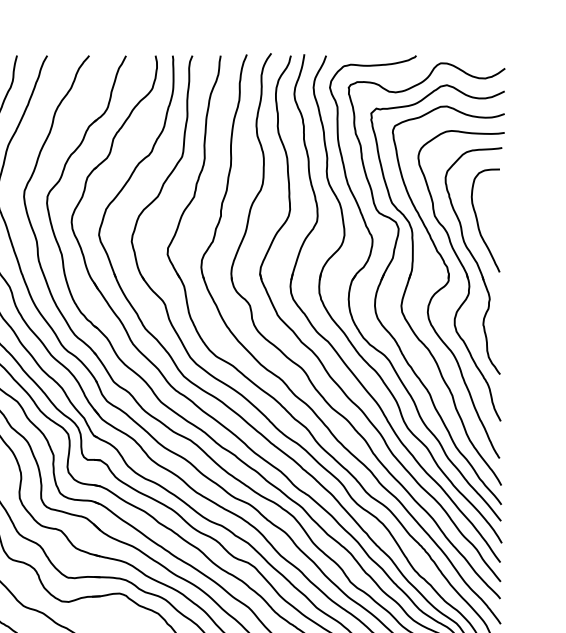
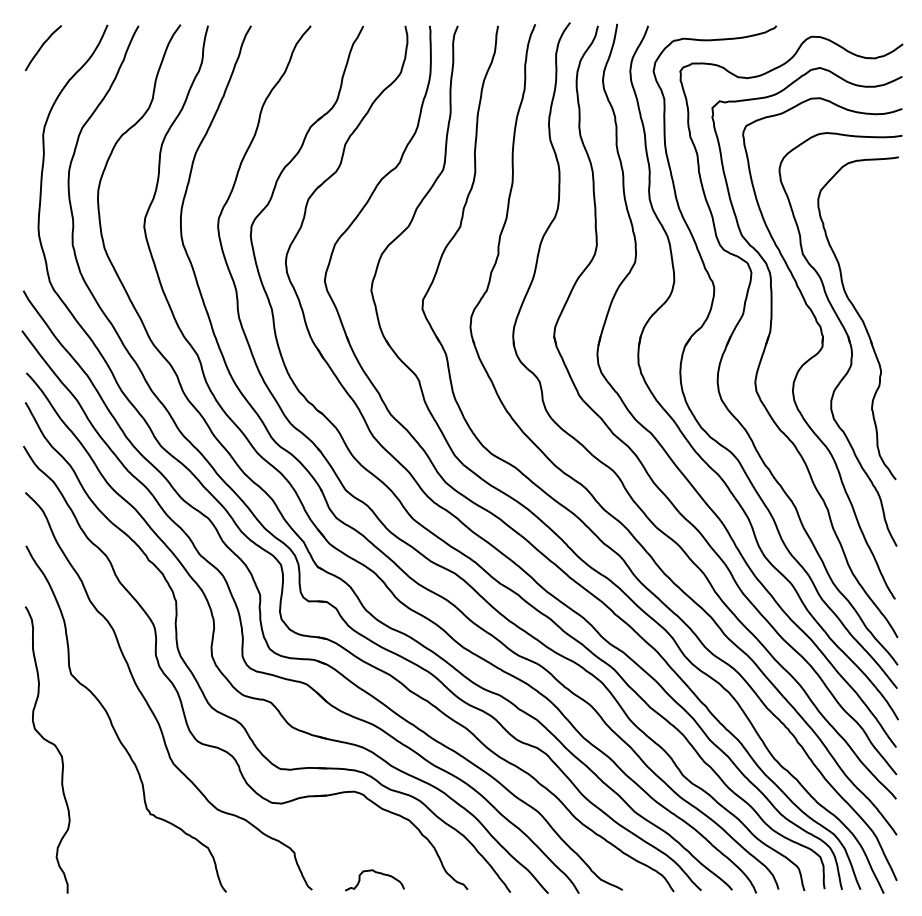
curve: (478, 221) -> (864, 261), removed

